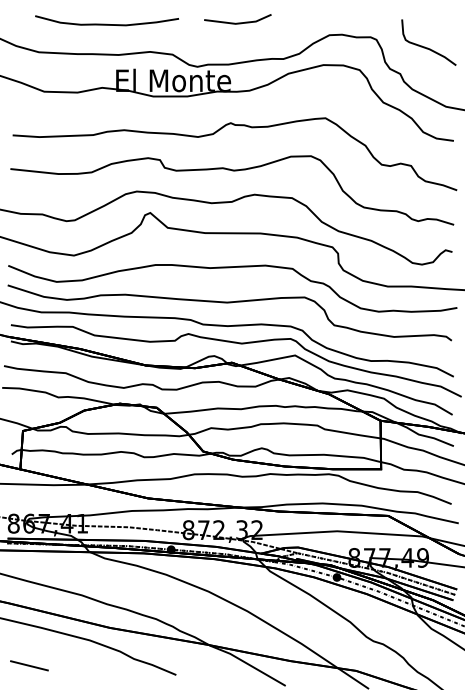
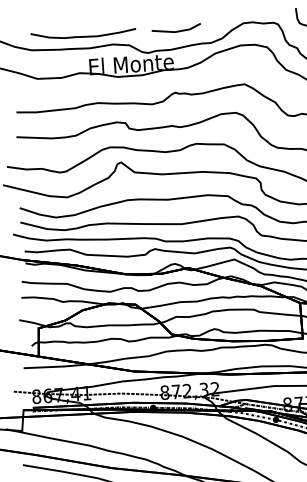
line: (237, 22) -> (176, 31), moved
curve: (107, 23) -> (83, 35), moved

